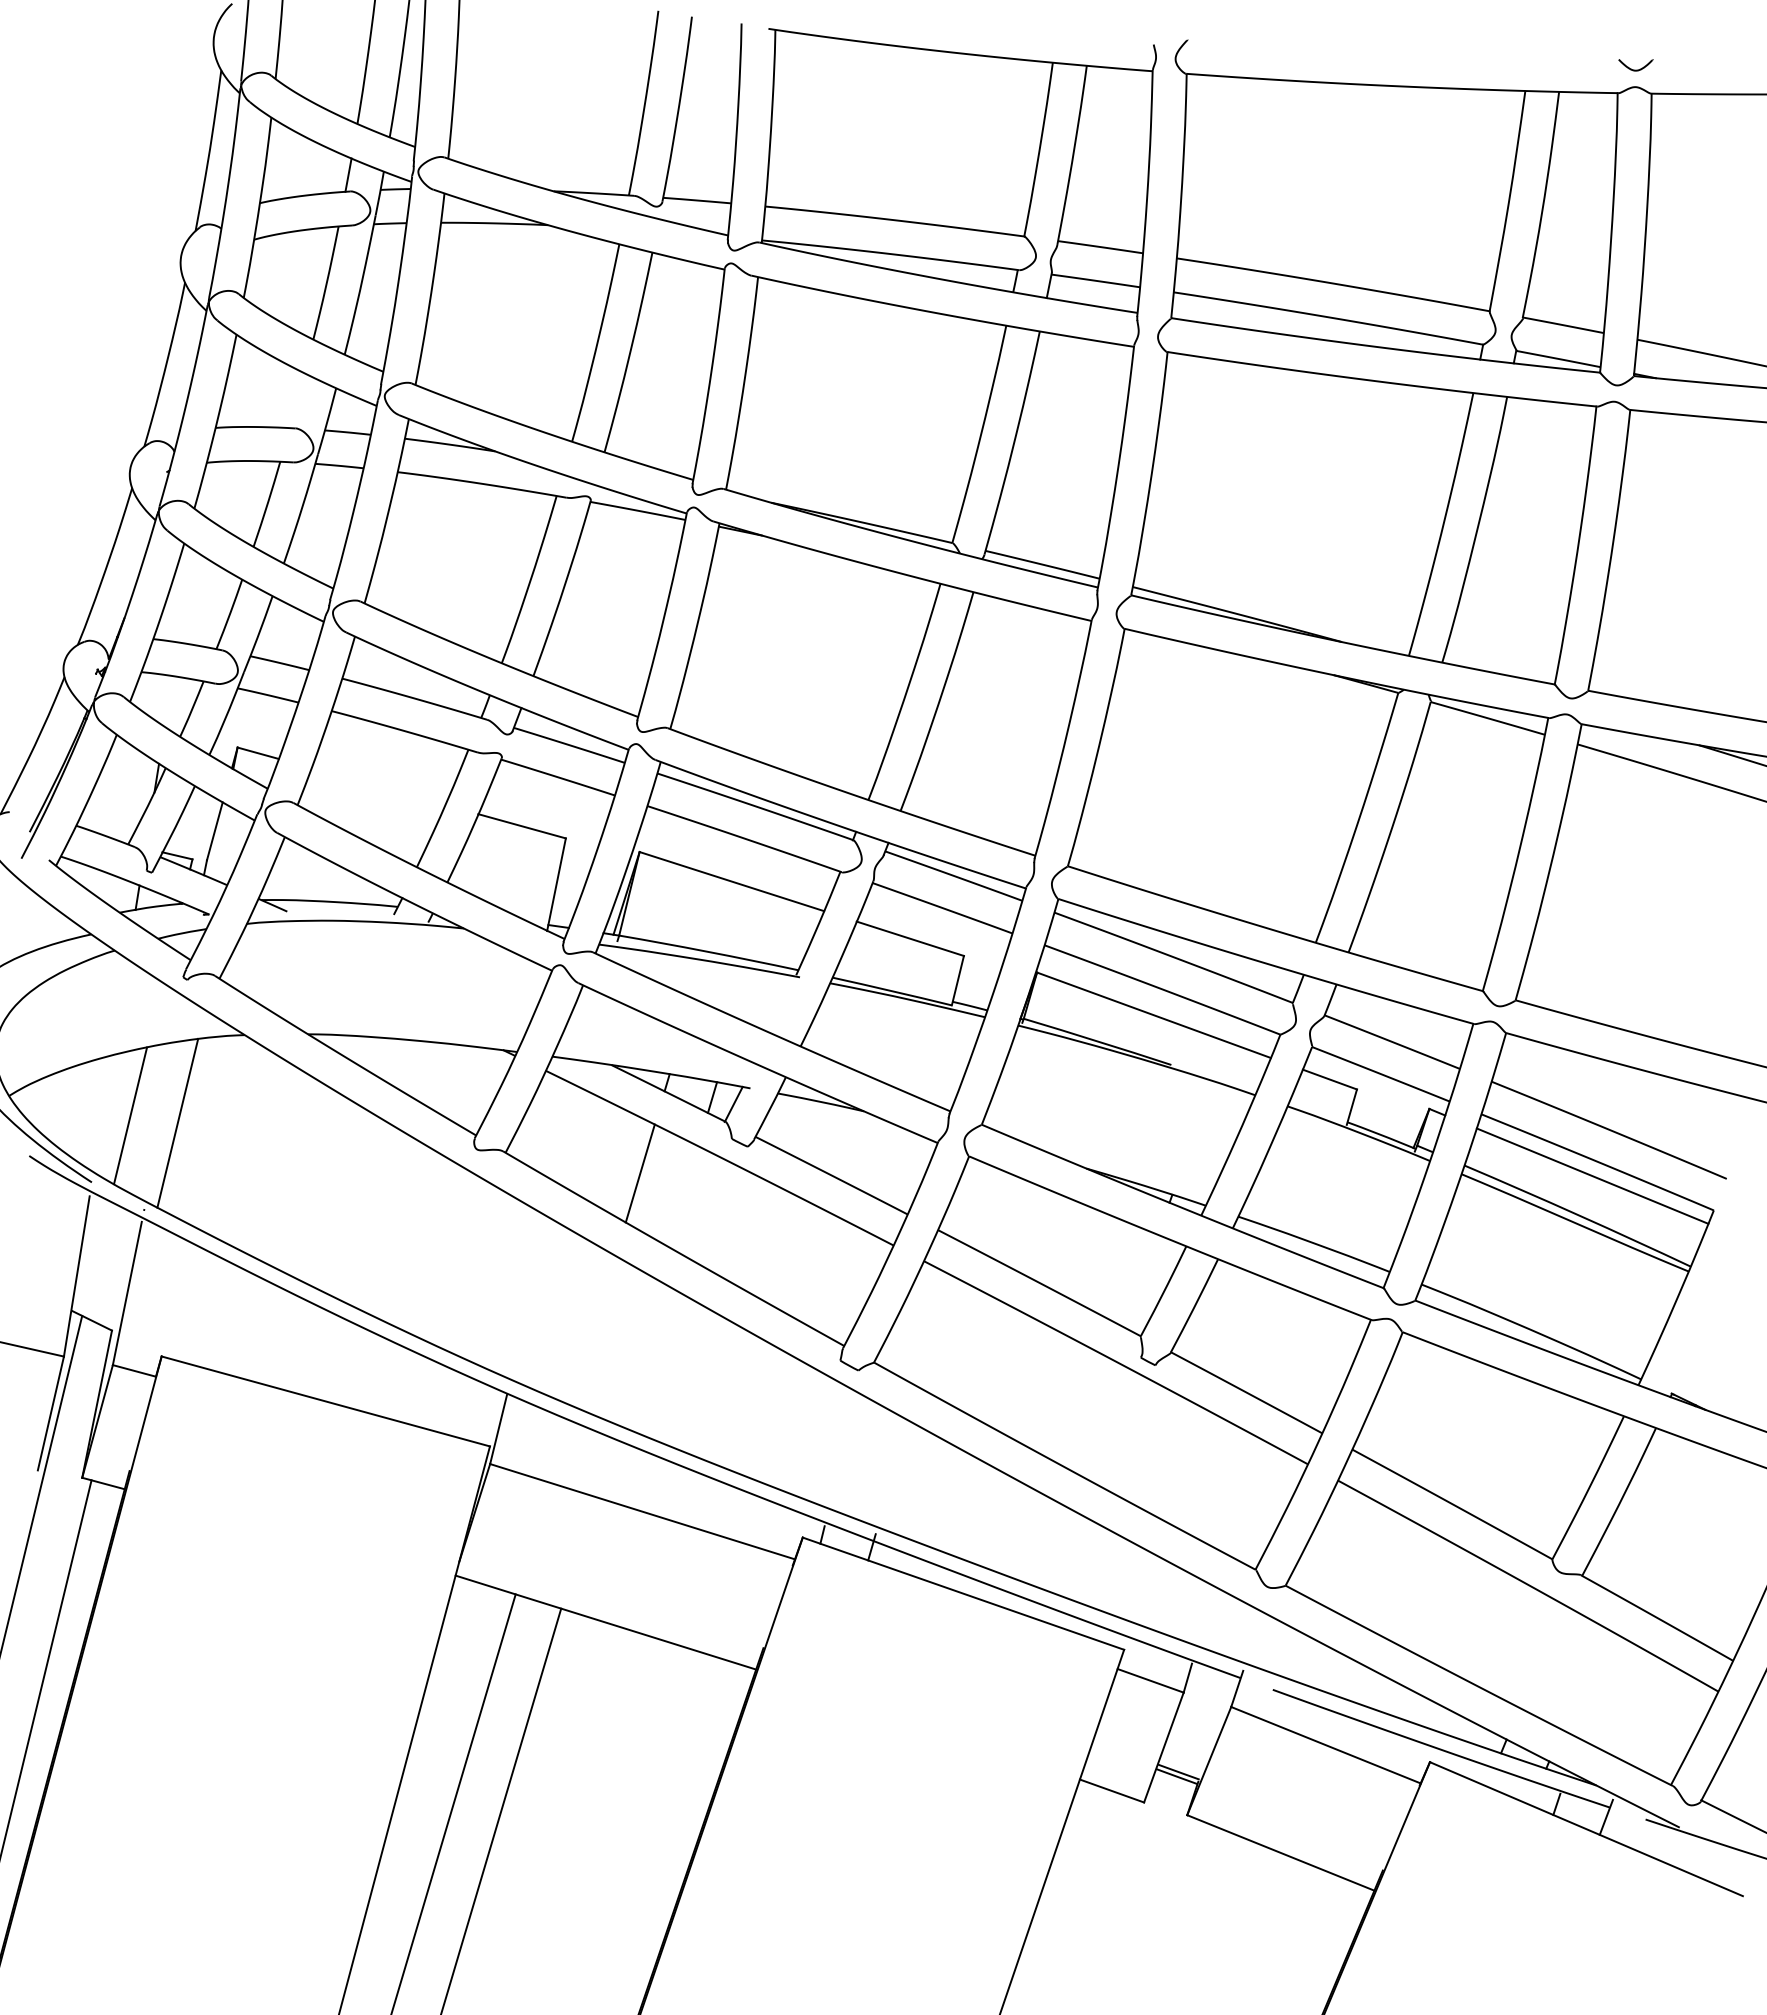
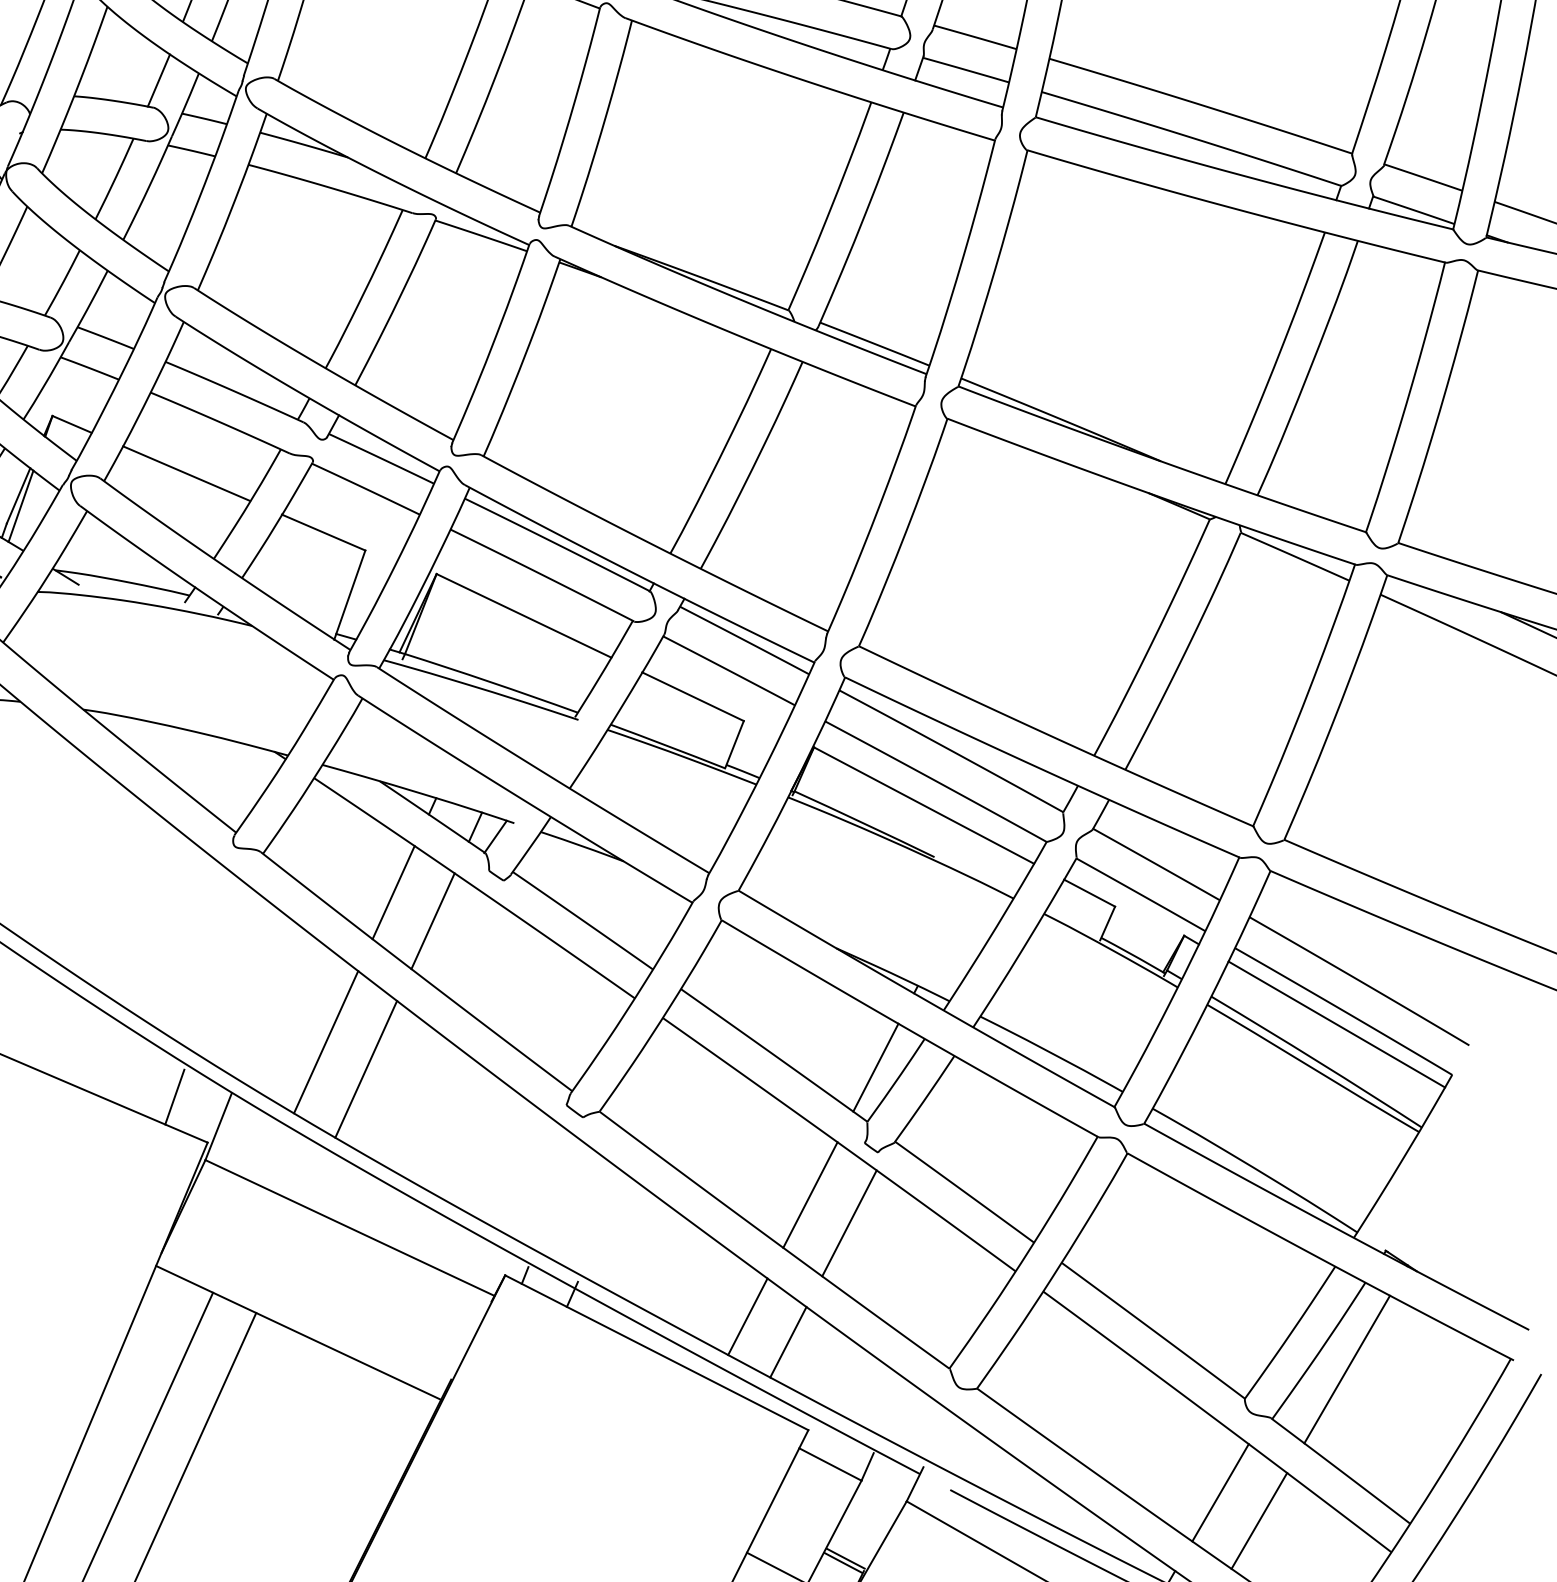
line: (297, 400) -> (158, 80), added
line: (378, 786) -> (186, 473), added
line: (218, 841) -> (20, 506), added
line: (683, 1196) -> (433, 921), added
line: (1141, 1281) -> (875, 1067), added
line: (593, 1330) -> (325, 1041), added
line: (636, 1352) -> (365, 1069), added
line: (450, 1405) -> (174, 1096), added
line: (1093, 1416) -> (809, 1194), added
line: (1136, 1439) -> (849, 1223), added
line: (1649, 1516) -> (1346, 1369), added
line: (1048, 1545) -> (747, 1316), added
line: (1092, 1565) -> (788, 1342), added
line: (1540, 1655) -> (1220, 1492), added
line: (1583, 1678) -> (1259, 1520), added

